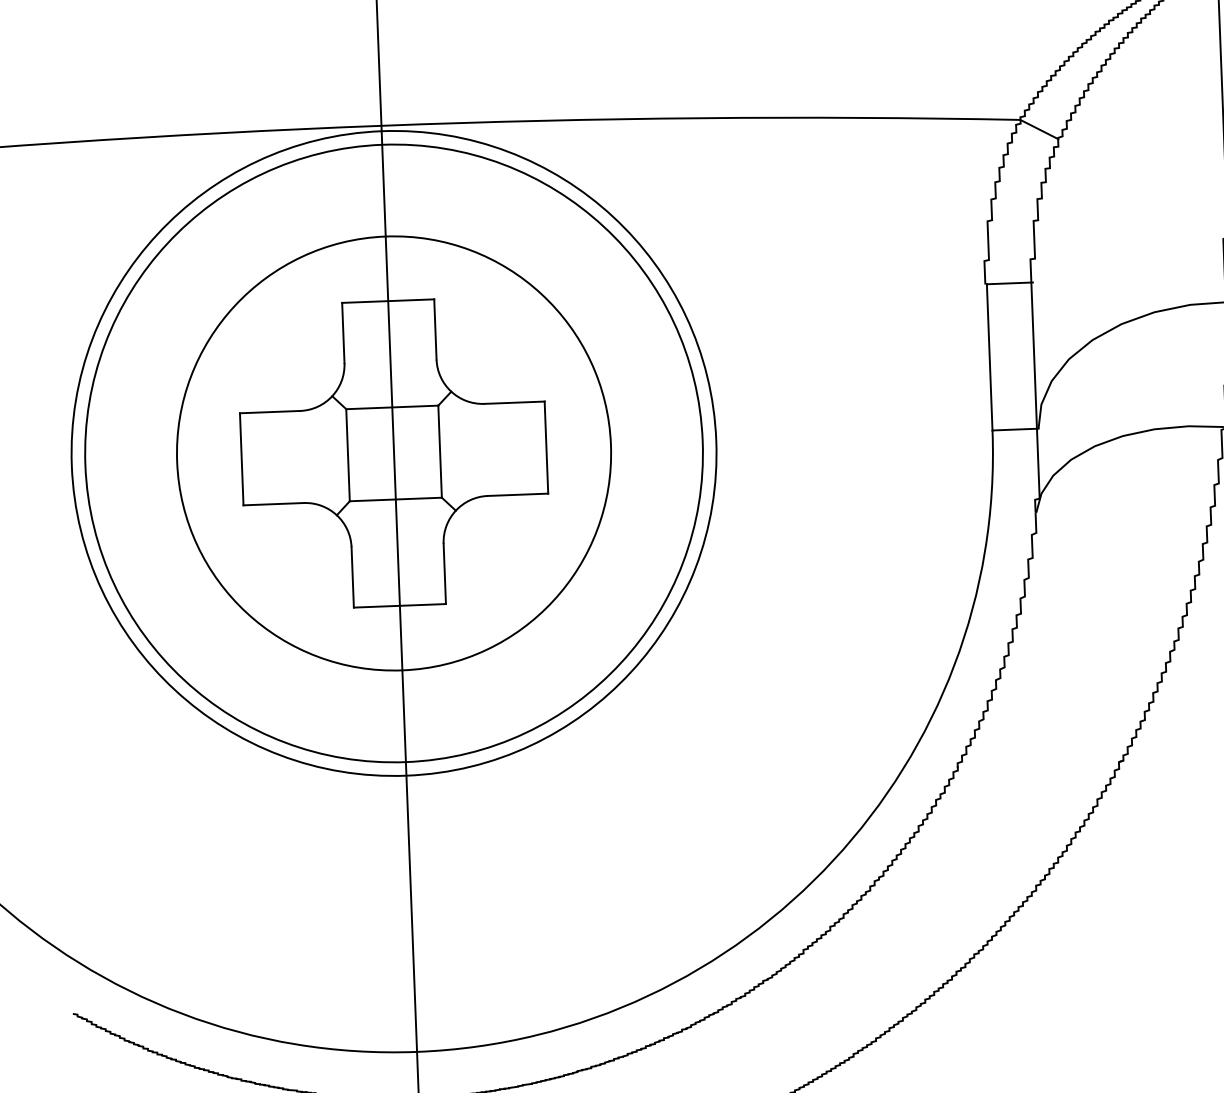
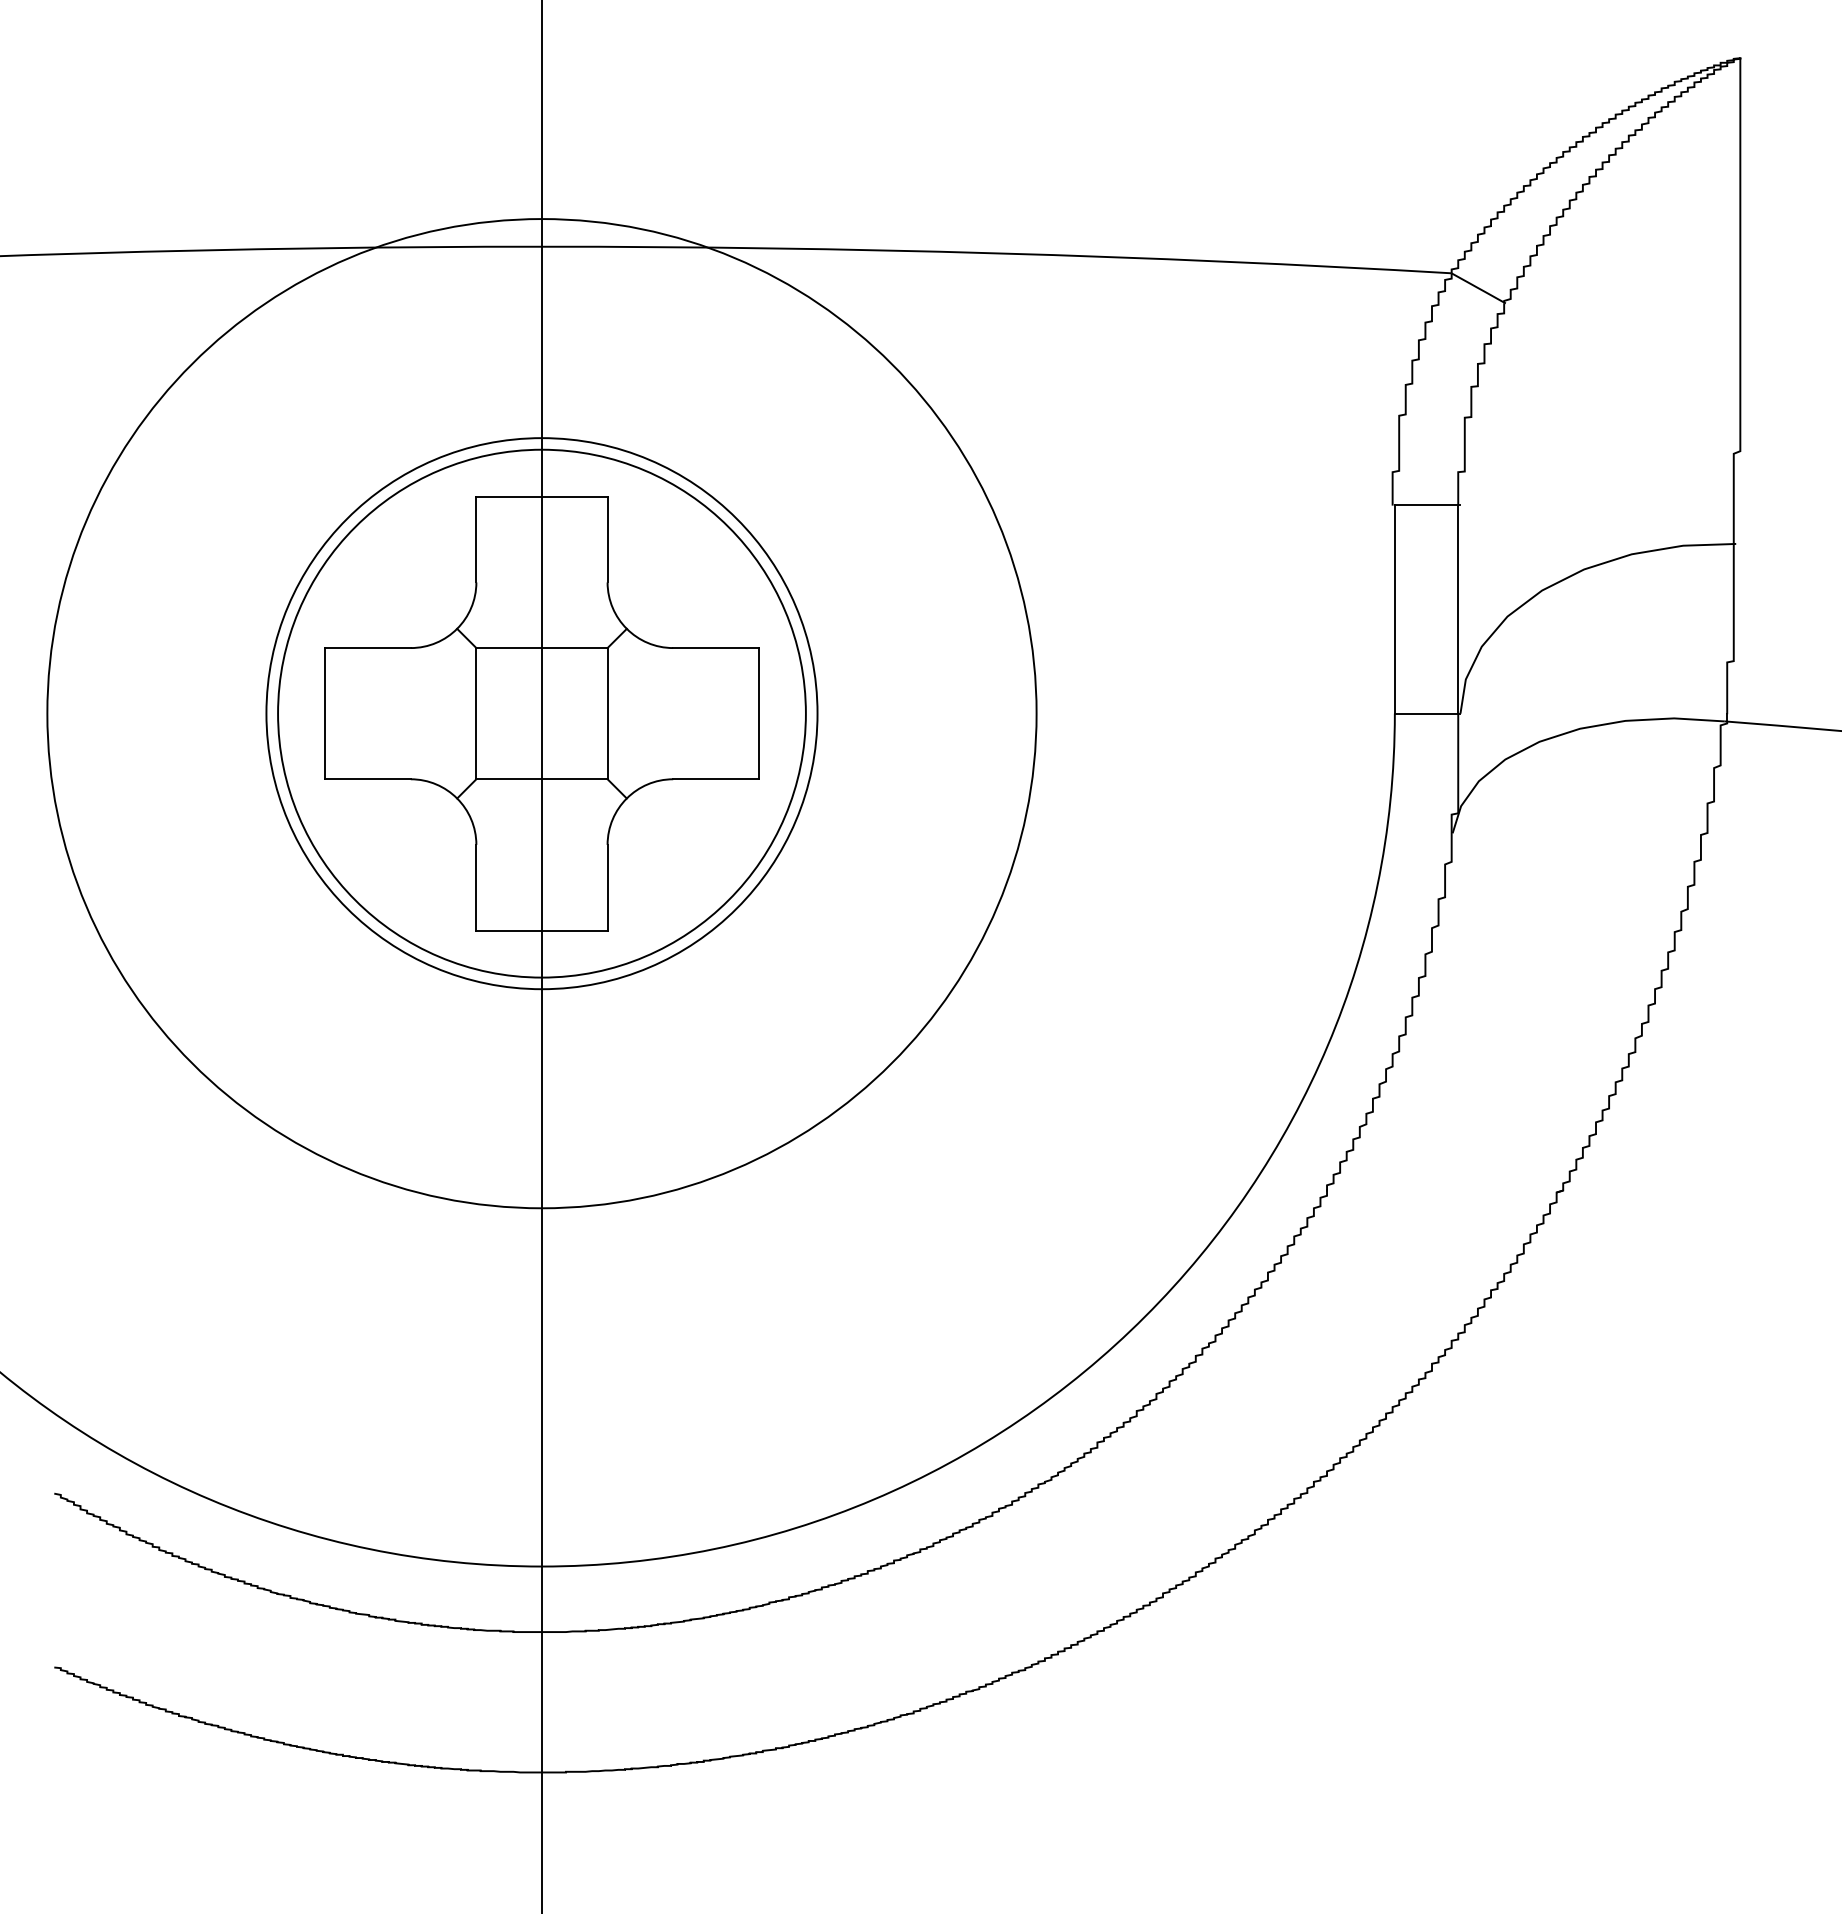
circle: (393, 453) -> (541, 713), size x0.6
circle: (393, 453) -> (541, 713), size x0.6
circle: (393, 453) -> (541, 713), size x1.6

